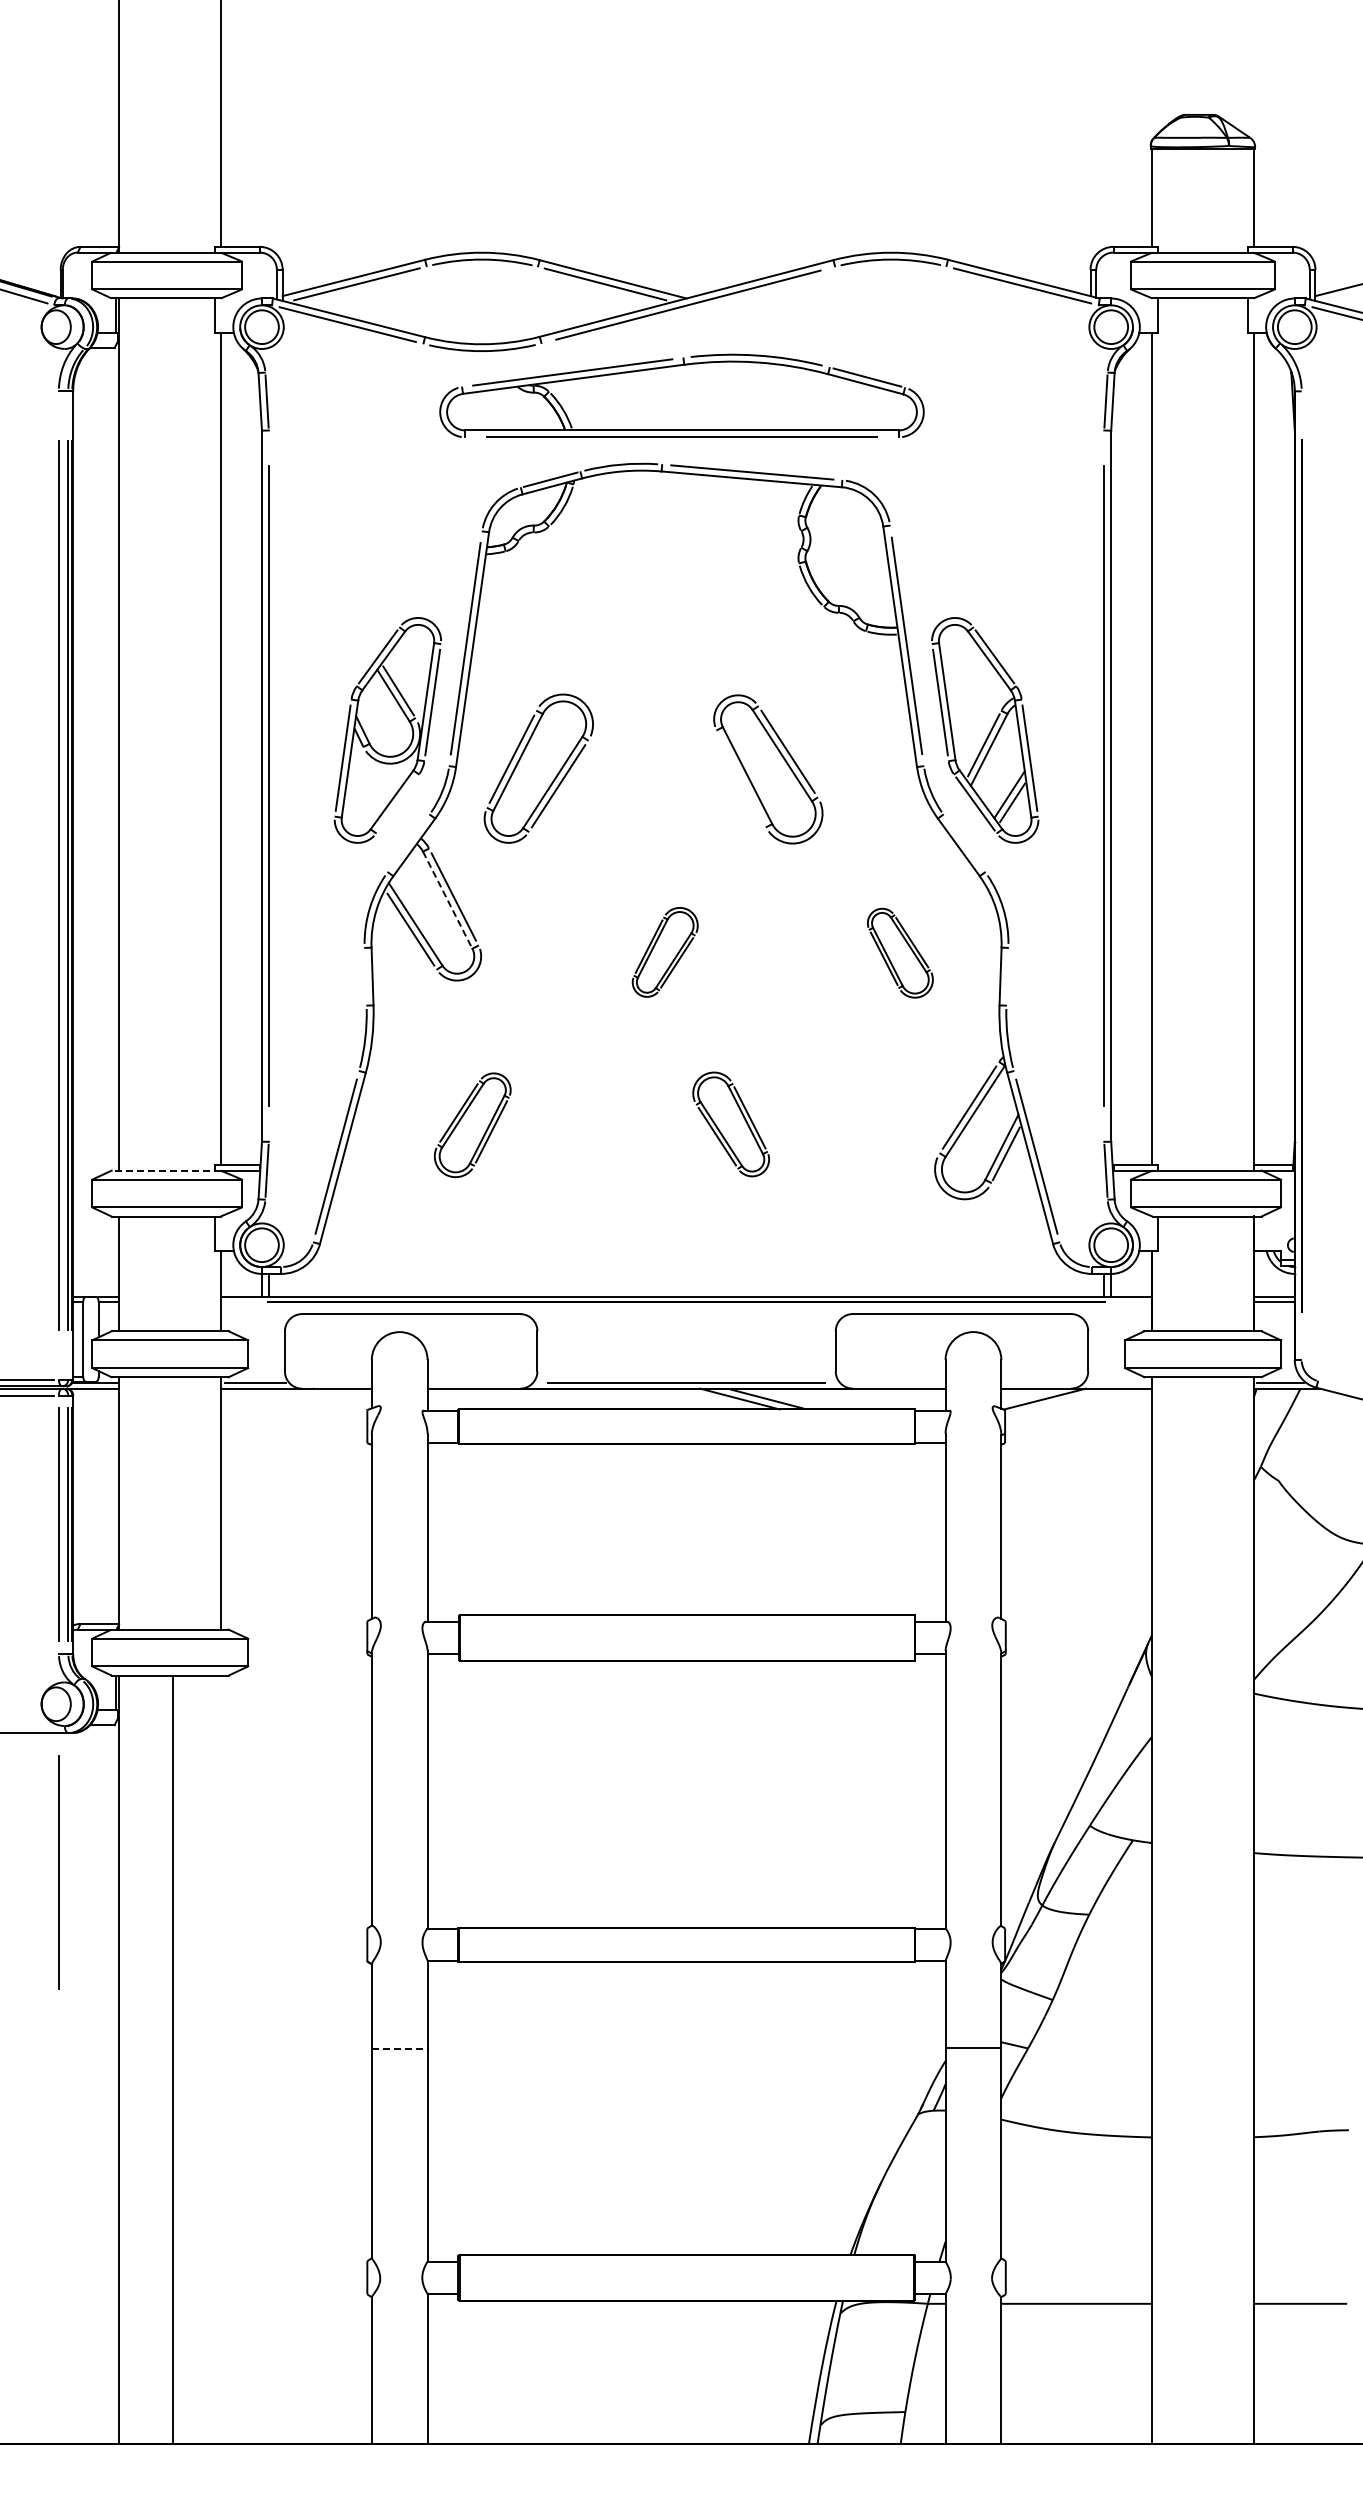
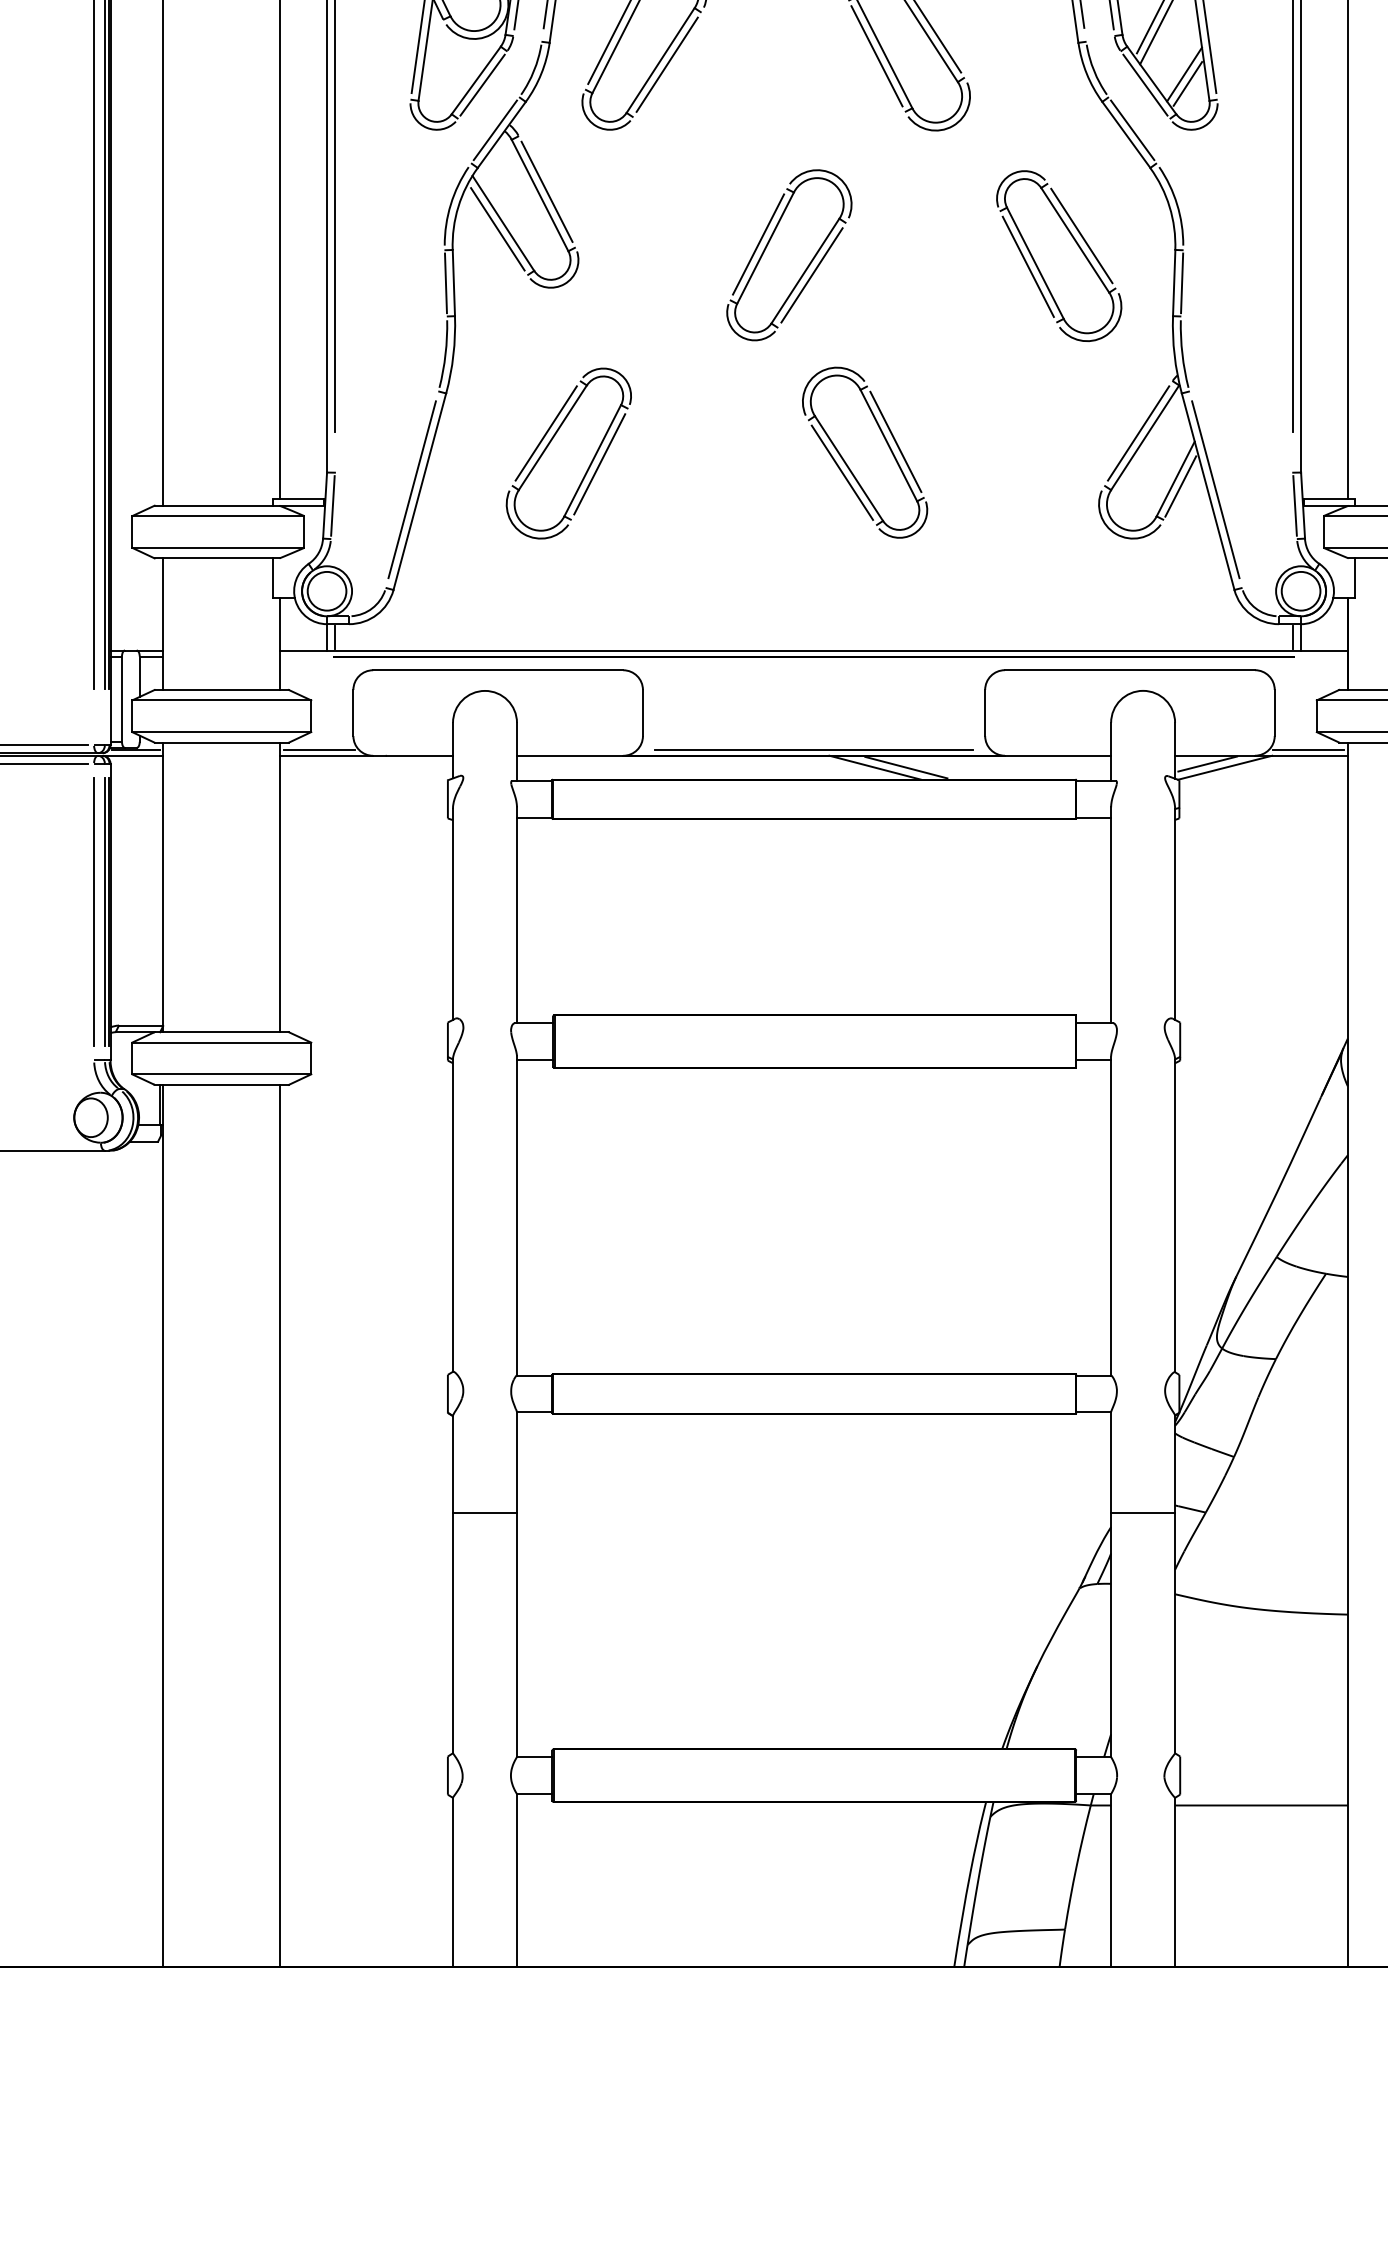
line: (741, 778) -> (877, 55), added
line: (397, 803) -> (482, 84), added
line: (408, 843) -> (495, 130), added
line: (964, 843) -> (1132, 130), added
line: (447, 900) -> (539, 195), dashed -> solid
part: (665, 952) -> (789, 255), size x1.67
part: (900, 953) -> (1059, 256), size x1.67
line: (365, 976) -> (445, 283), added
line: (1007, 976) -> (1182, 283), added
part: (731, 1124) -> (865, 452), size x1.43
part: (472, 1125) -> (568, 453), size x1.43
line: (165, 1170) -> (216, 505), dashed -> solid
line: (1117, 1383) -> (1308, 749), added
line: (1029, 1395) -> (1207, 763), added
line: (58, 1872) -> (93, 1310), removed
line: (399, 2048) -> (484, 1512), dashed -> solid
line: (173, 2059) -> (280, 1525), moved

